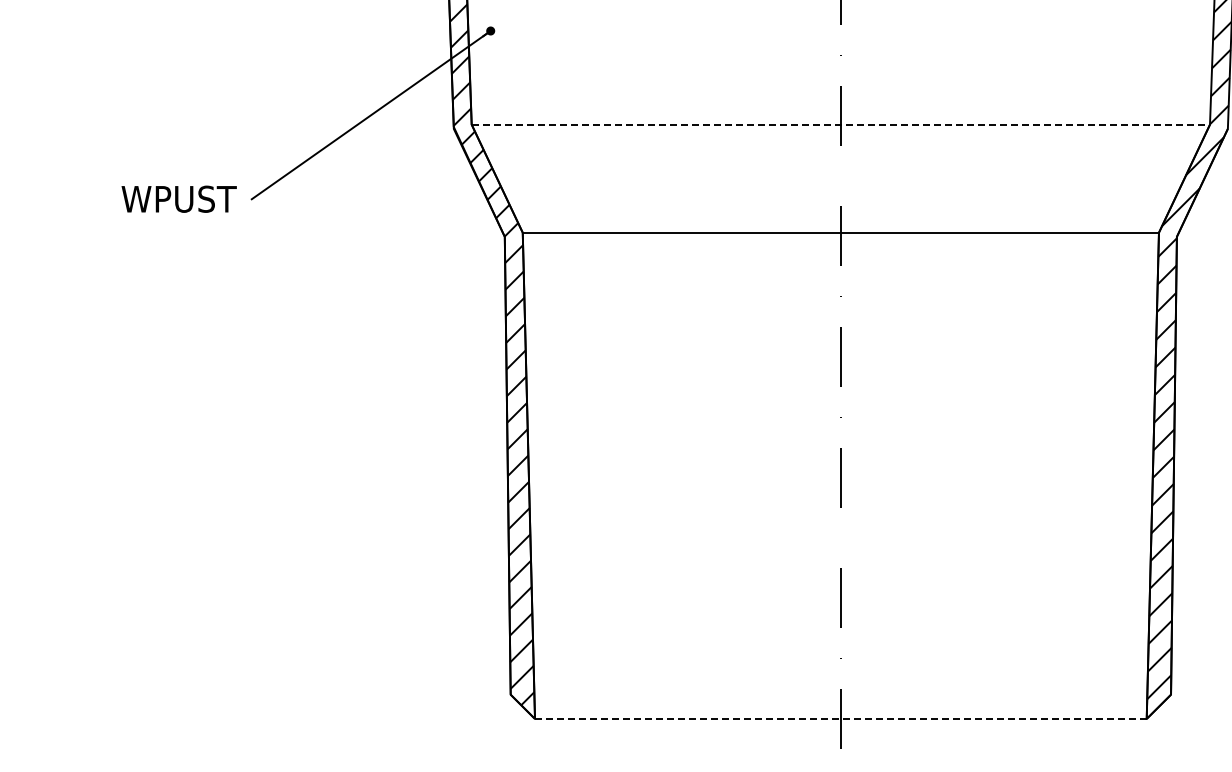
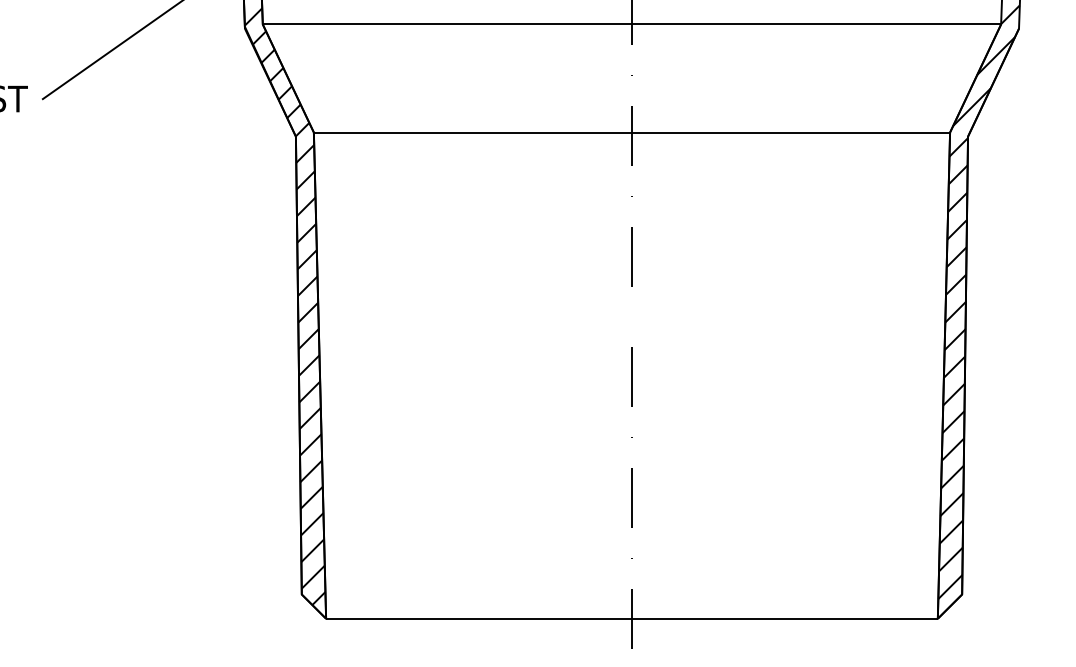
line: (841, 124) -> (632, 24), dashed -> solid
line: (840, 718) -> (631, 618), dashed -> solid

